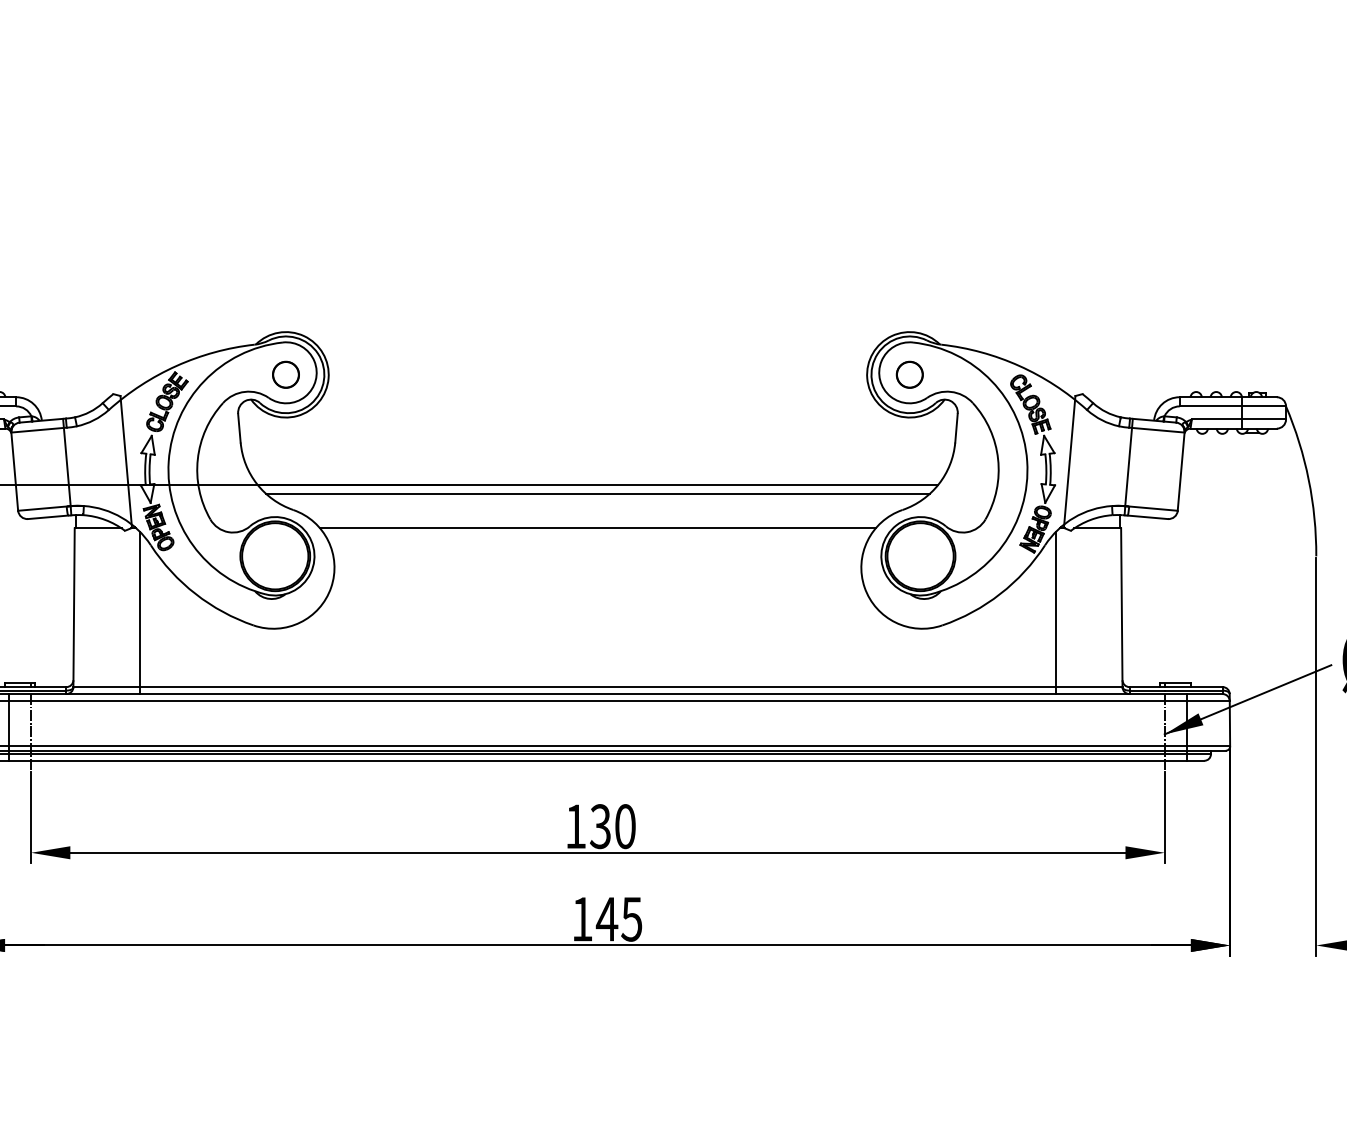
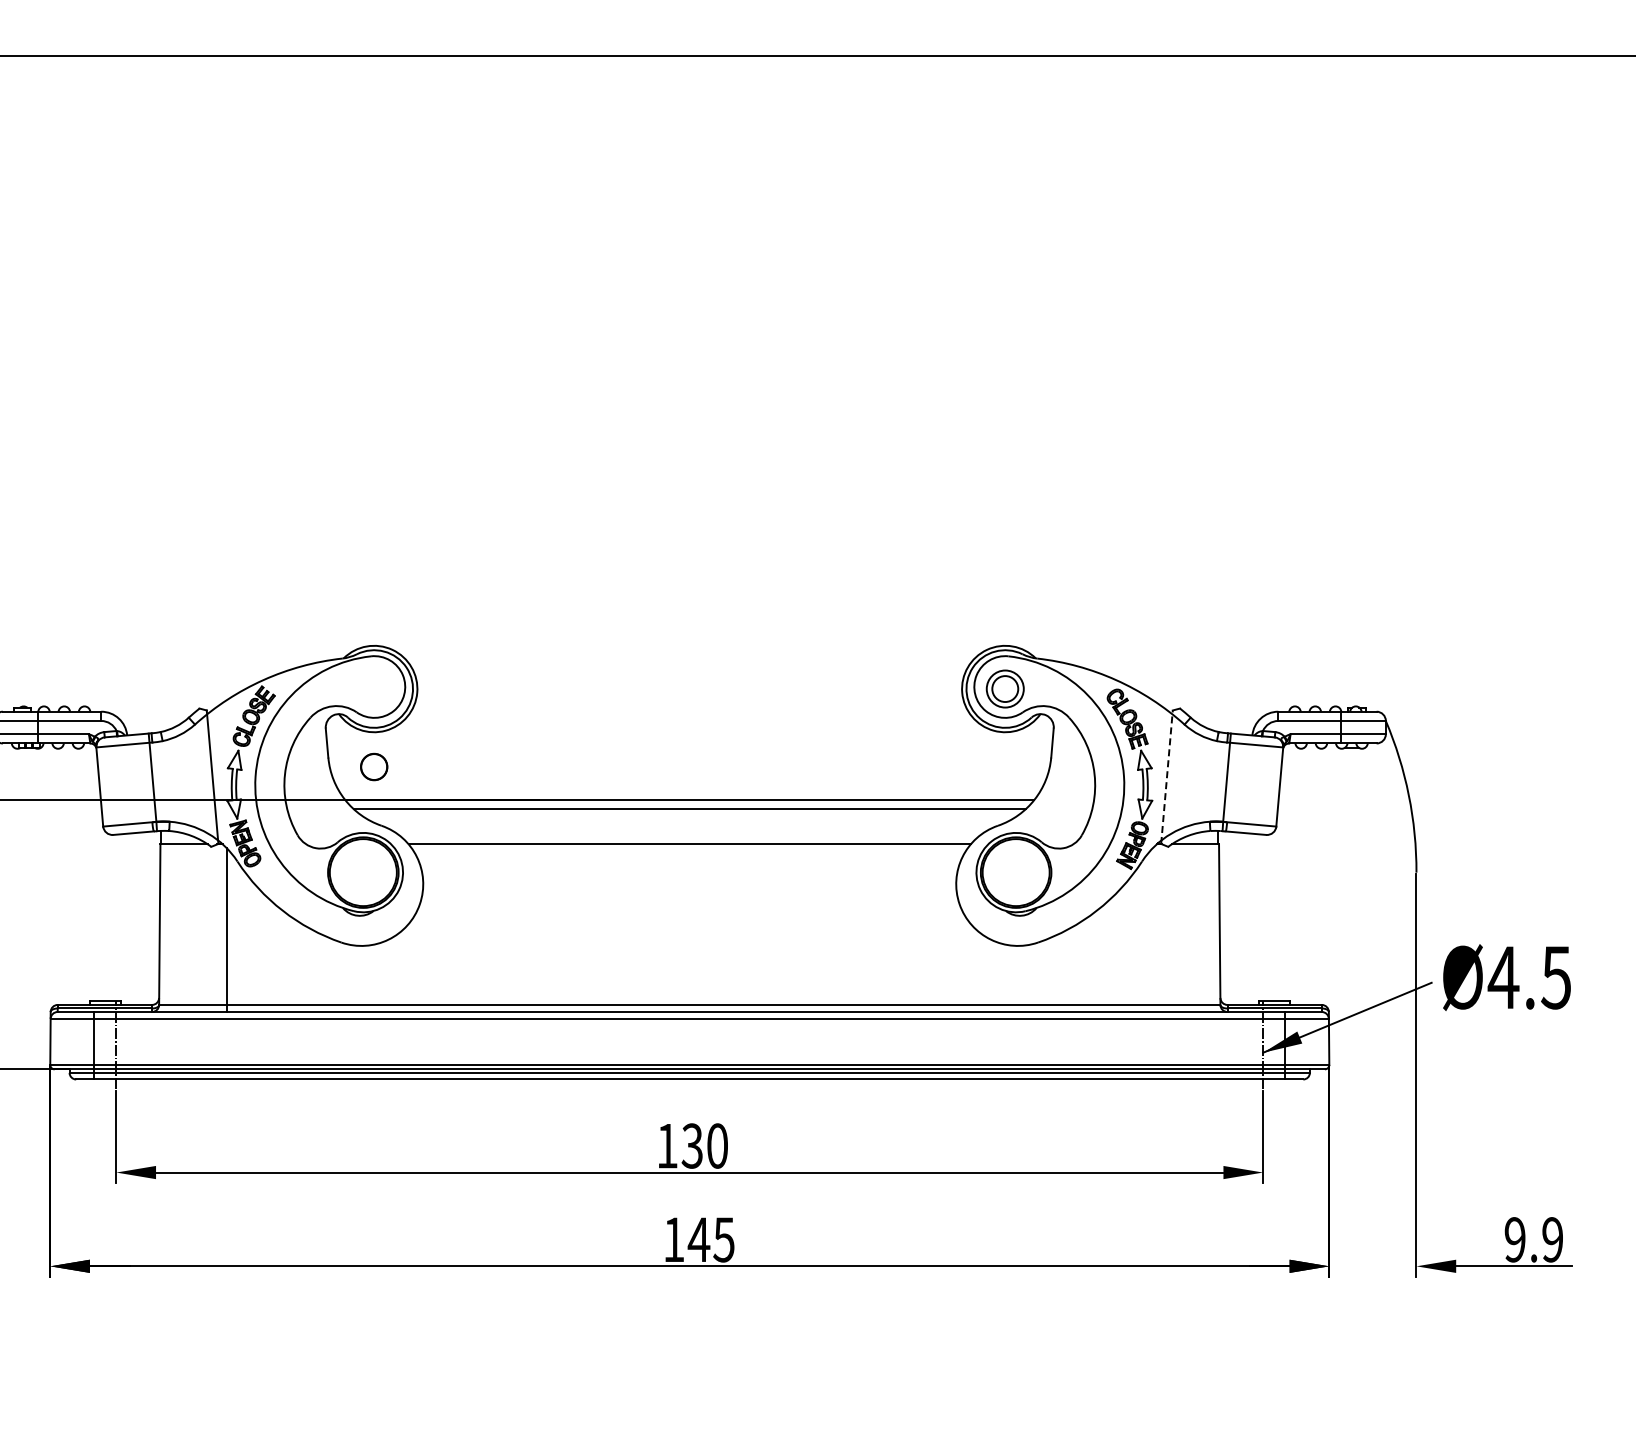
part: (286, 374) -> (374, 766), moved
circle: (910, 374) -> (1005, 688), size x1.4
line: (1070, 462) -> (1167, 777), solid -> dashed
line: (1055, 613) -> (1152, 930), removed

